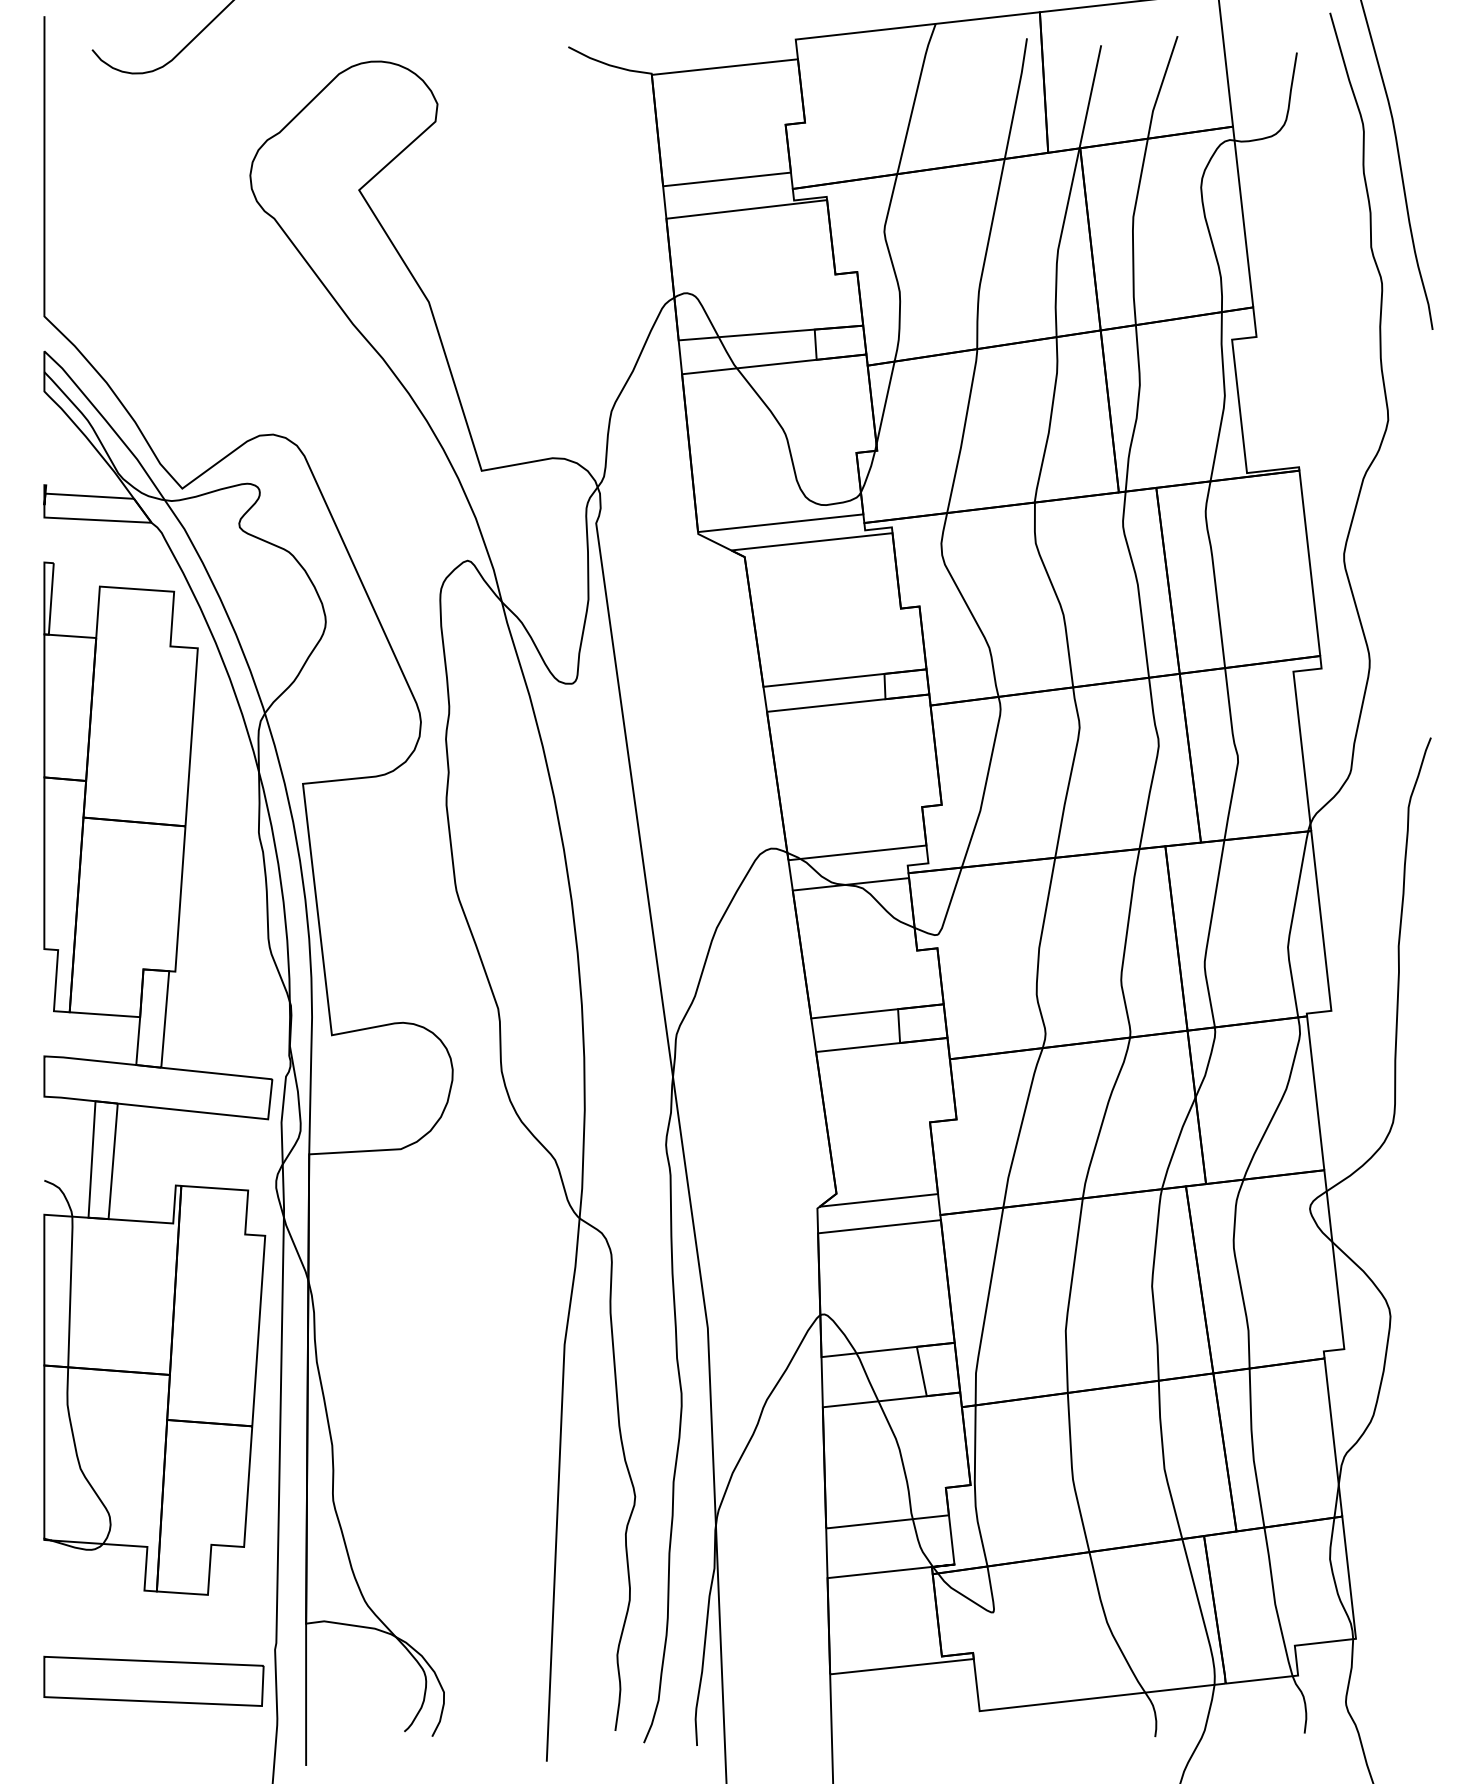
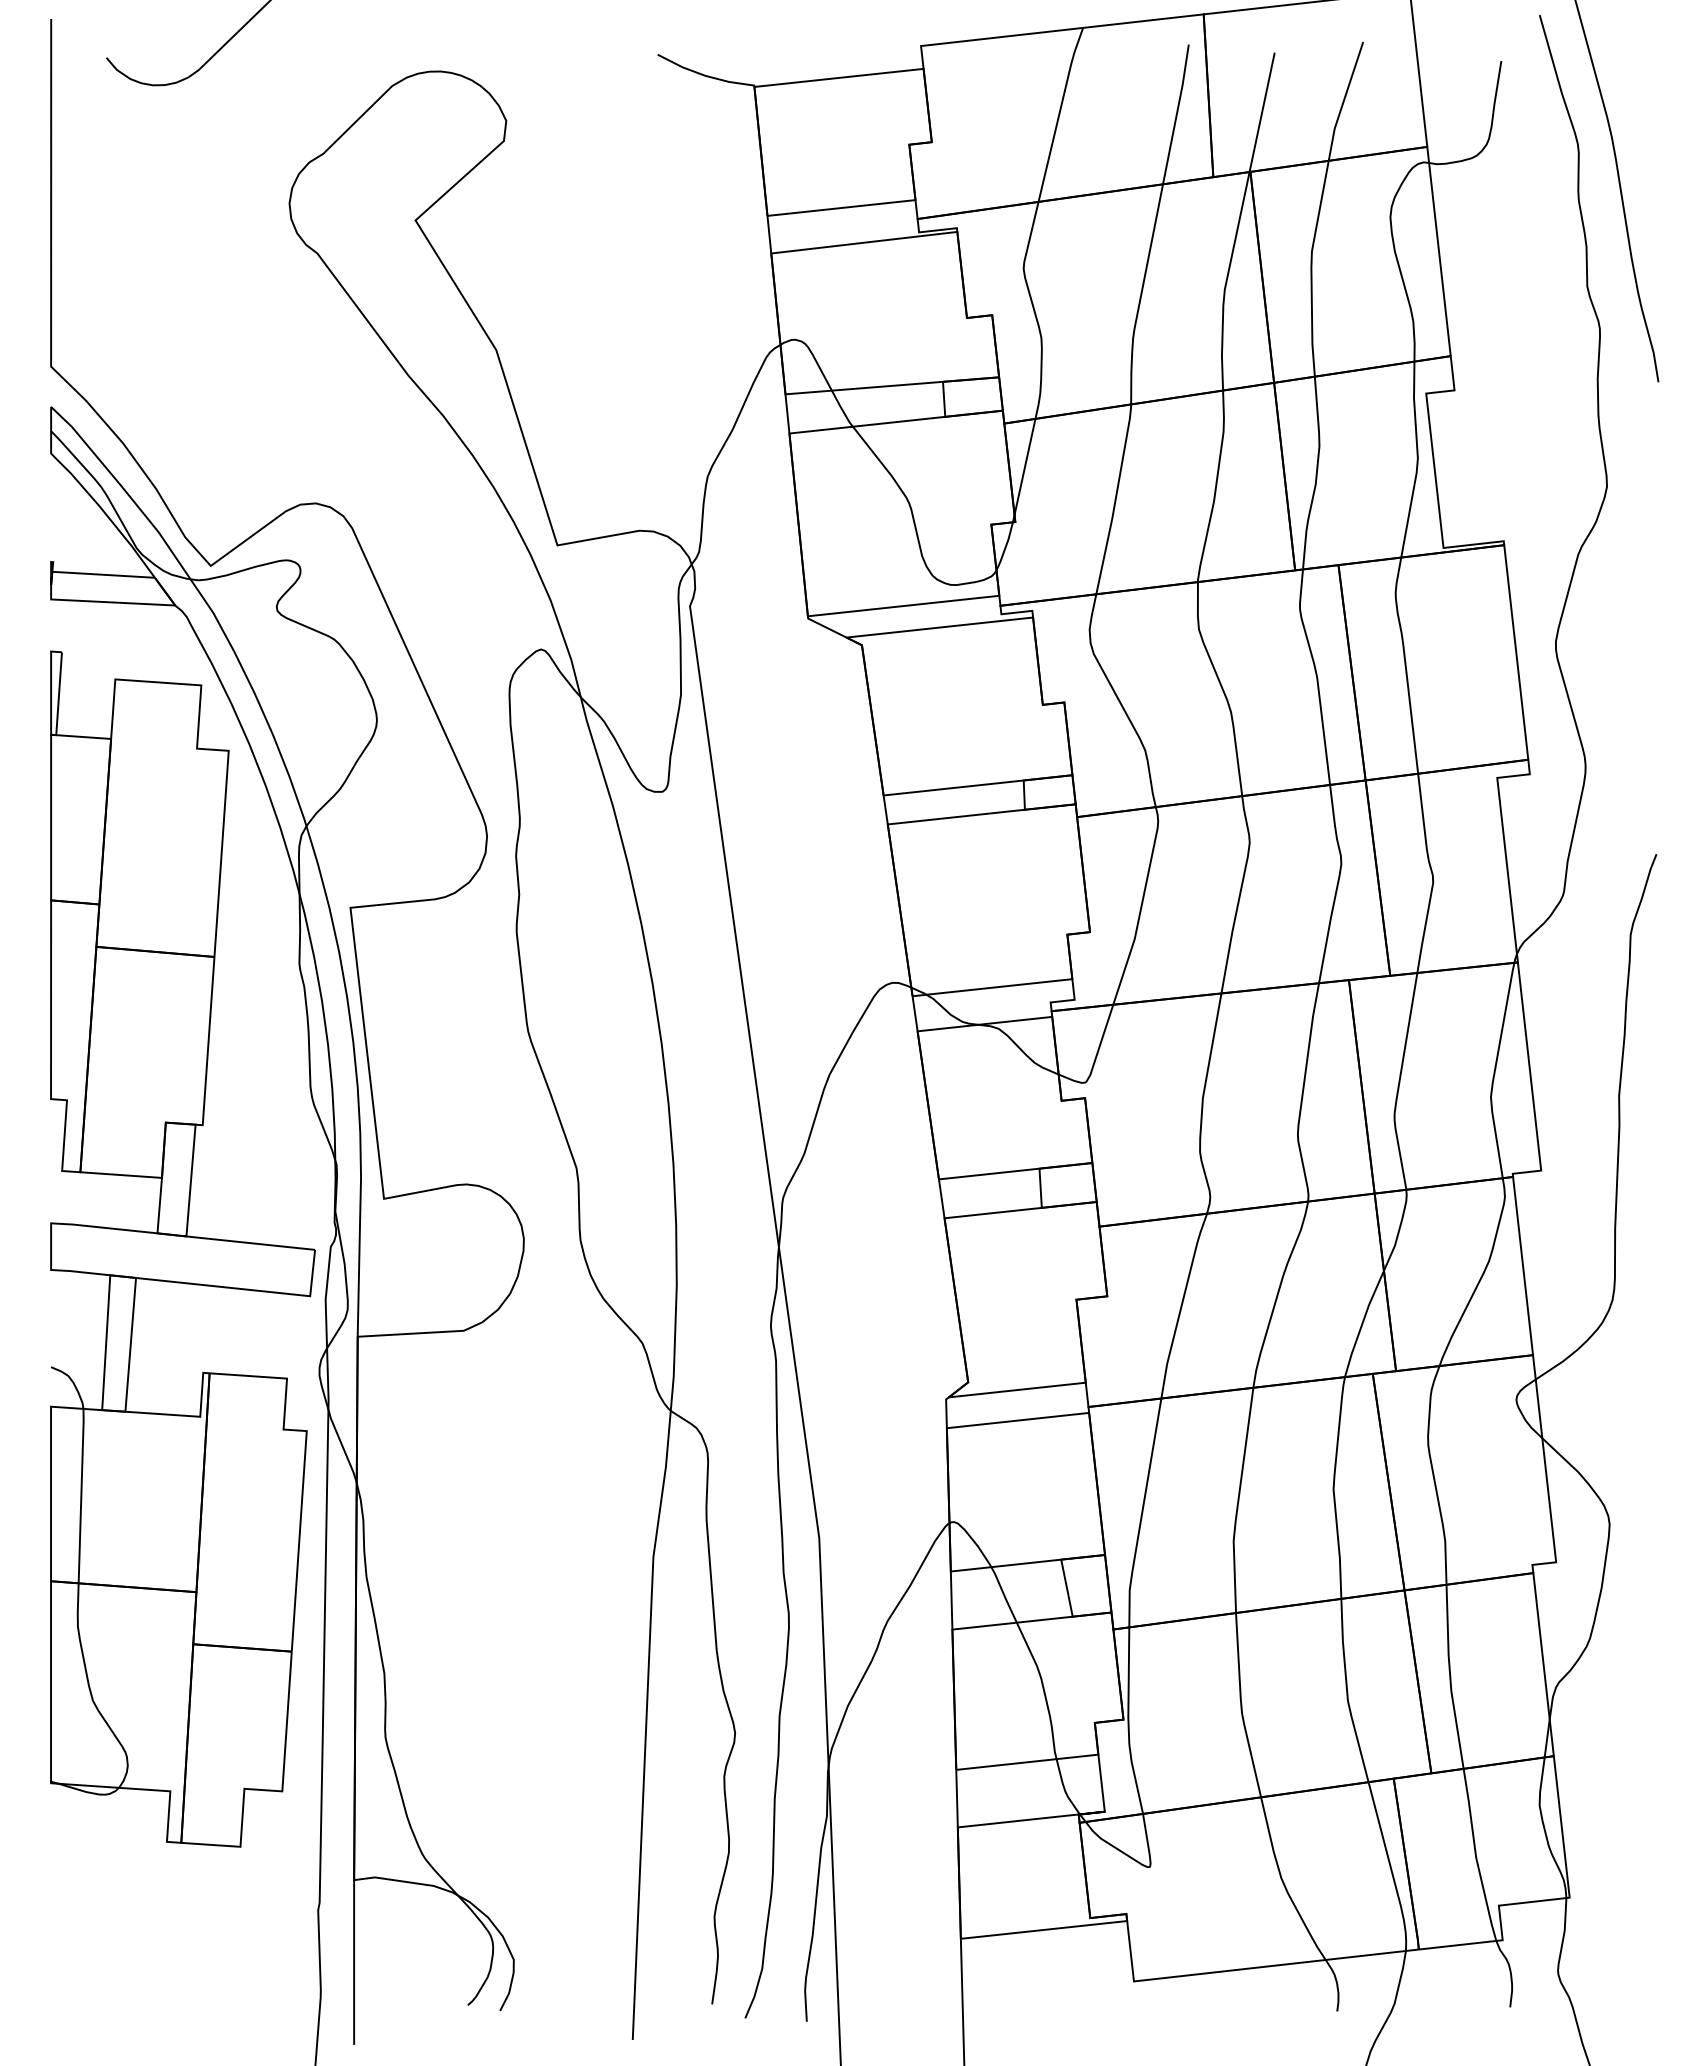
part: (153, 1680) -> (177, 1946), removed

